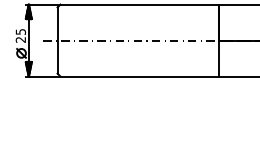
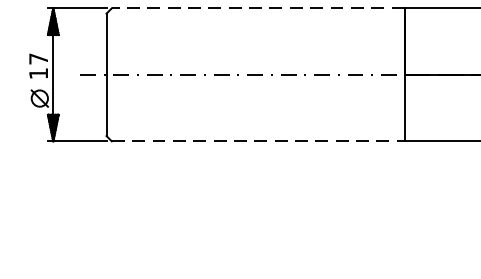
line: (139, 4) -> (258, 8), solid -> dashed
text: (20, 35) -> (37, 65), 25 -> 17
line: (140, 76) -> (259, 141), solid -> dashed

